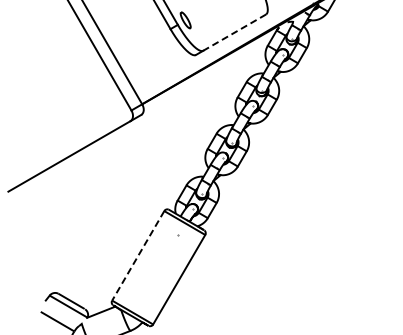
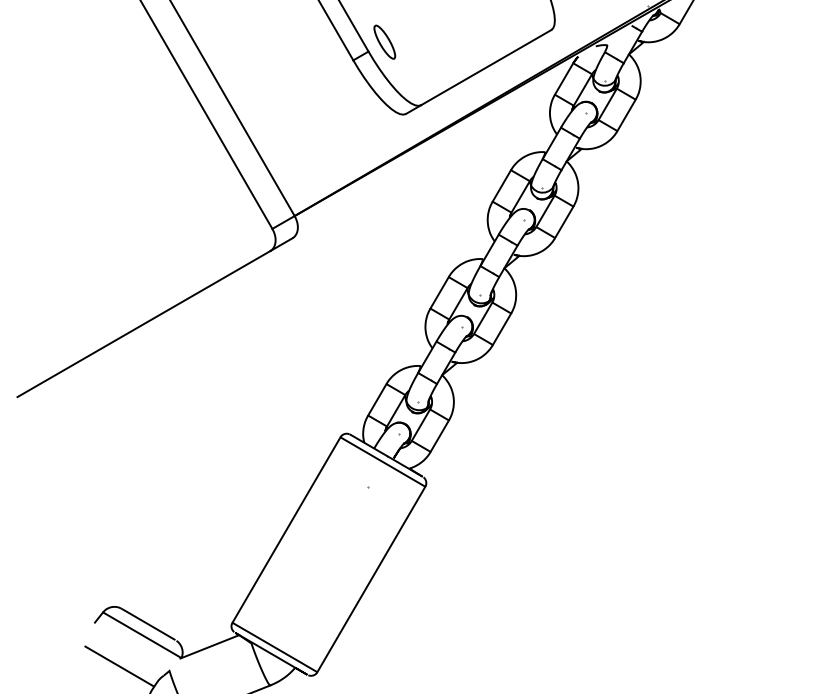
line: (234, 32) -> (485, 67), dashed -> solid
line: (138, 255) -> (286, 529), dashed -> solid

